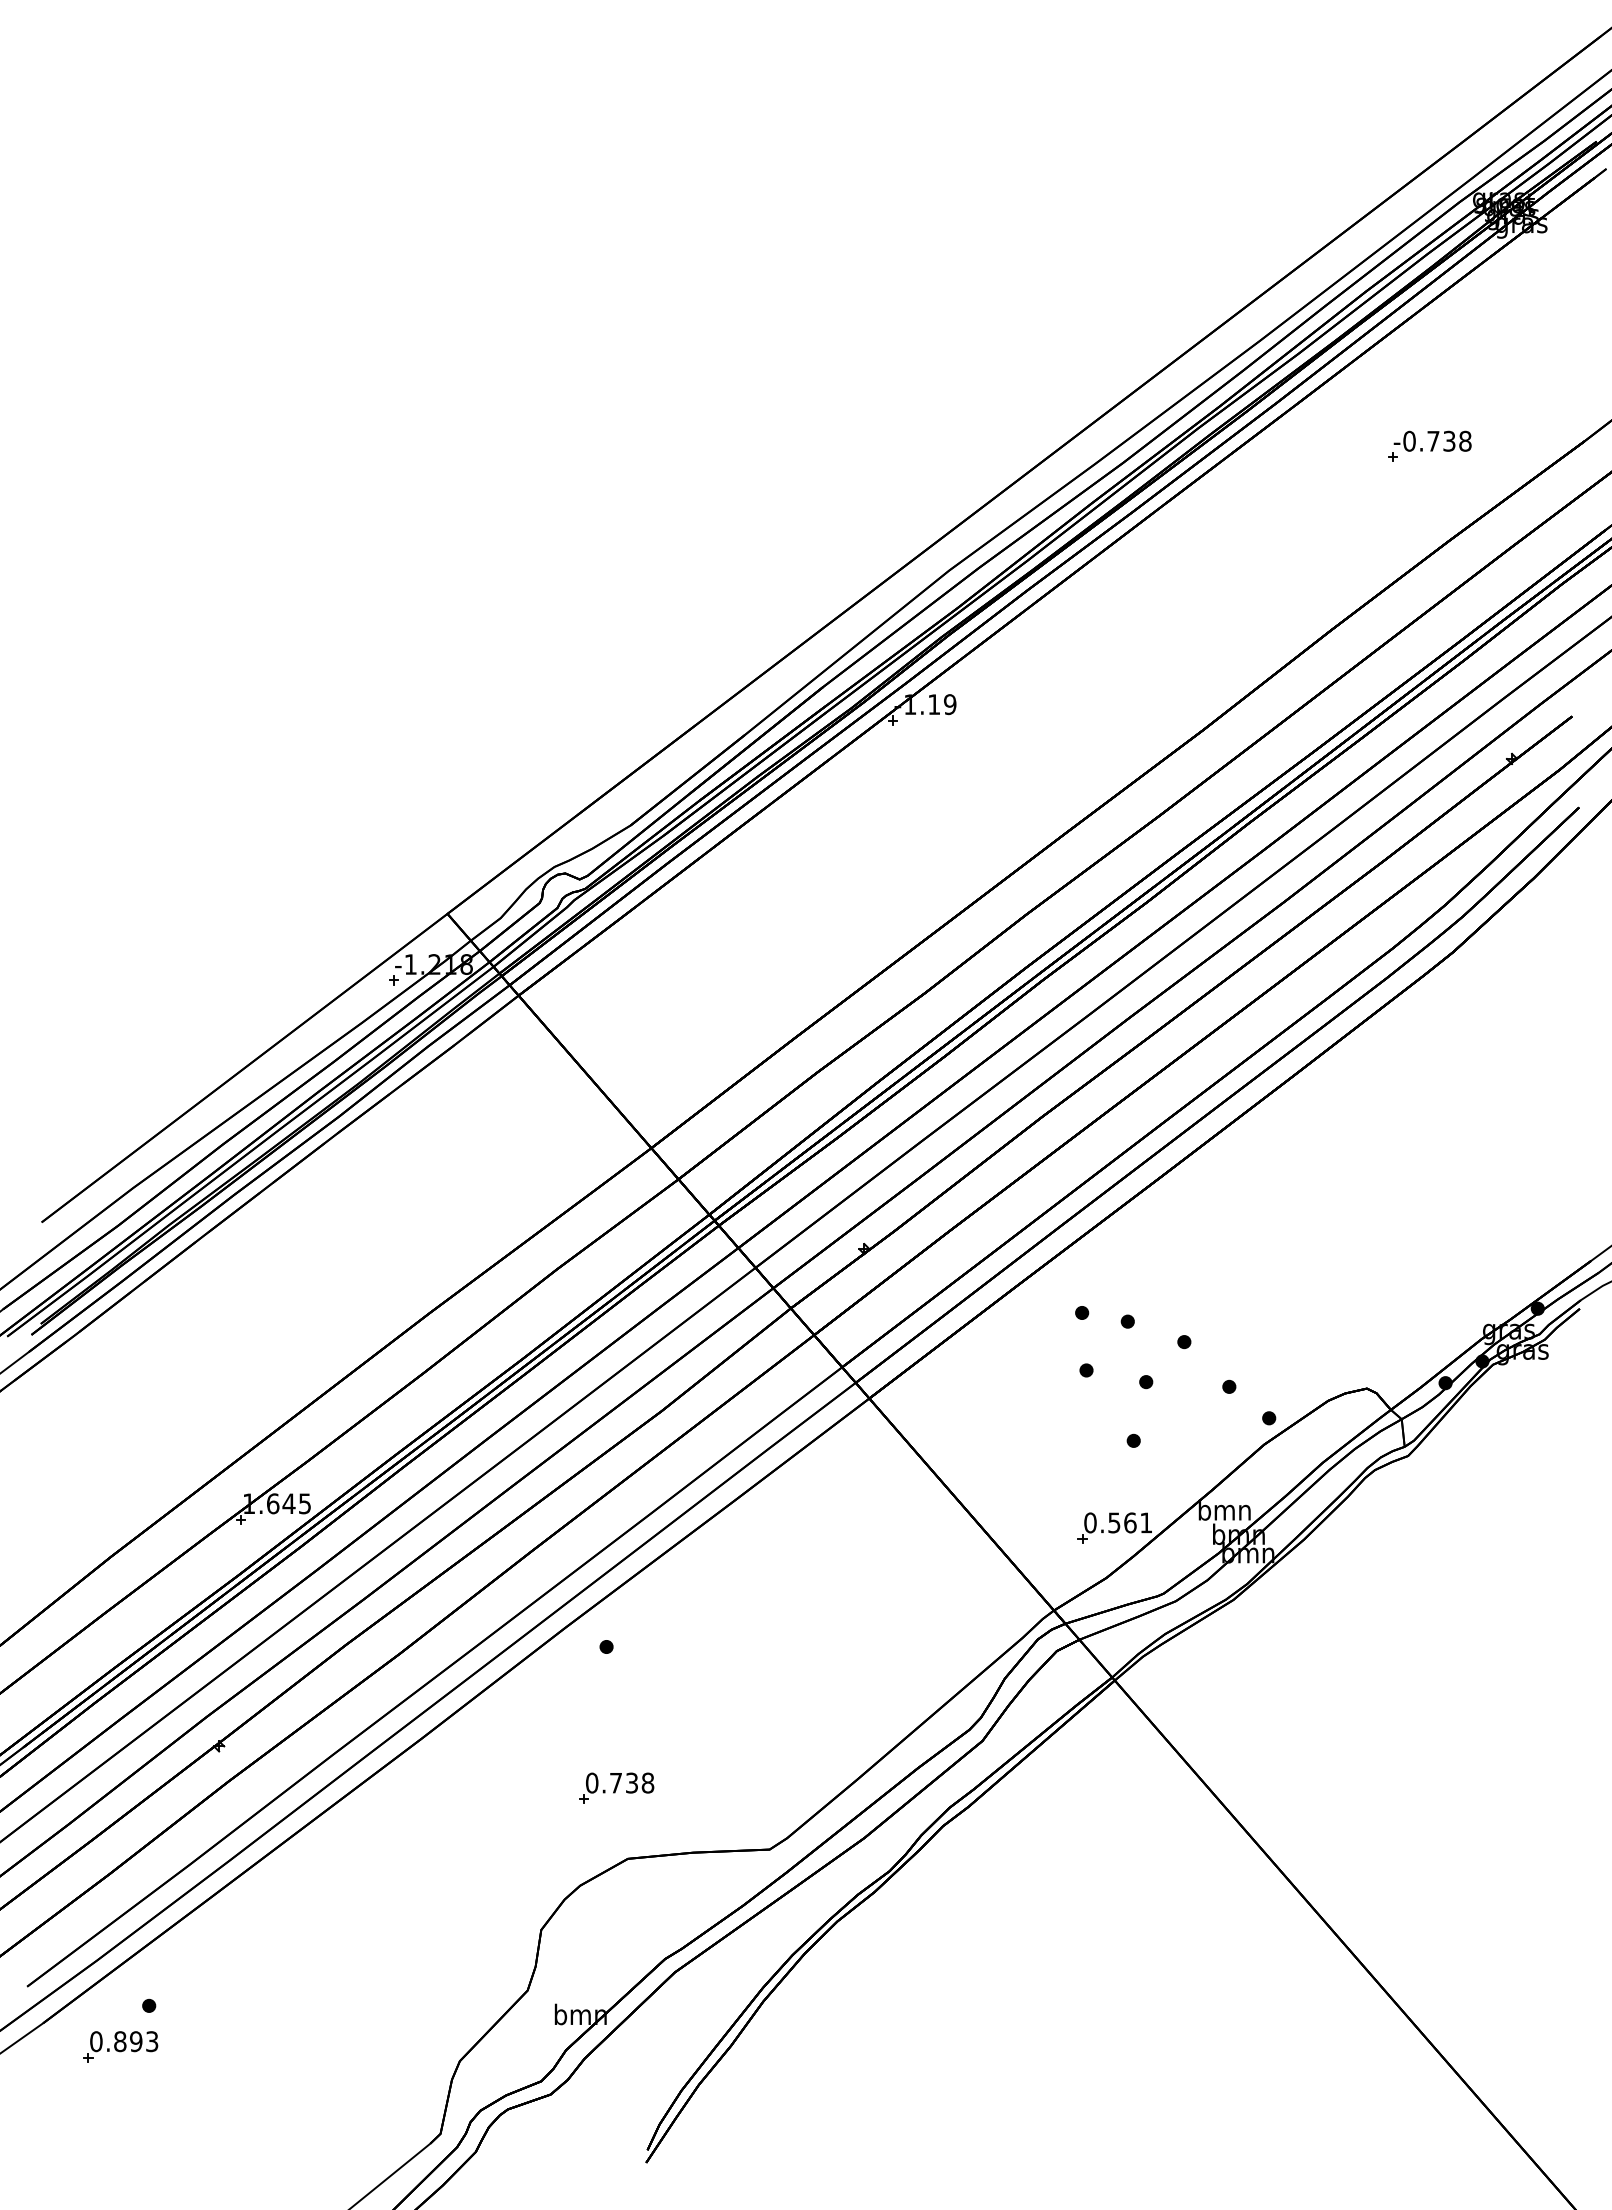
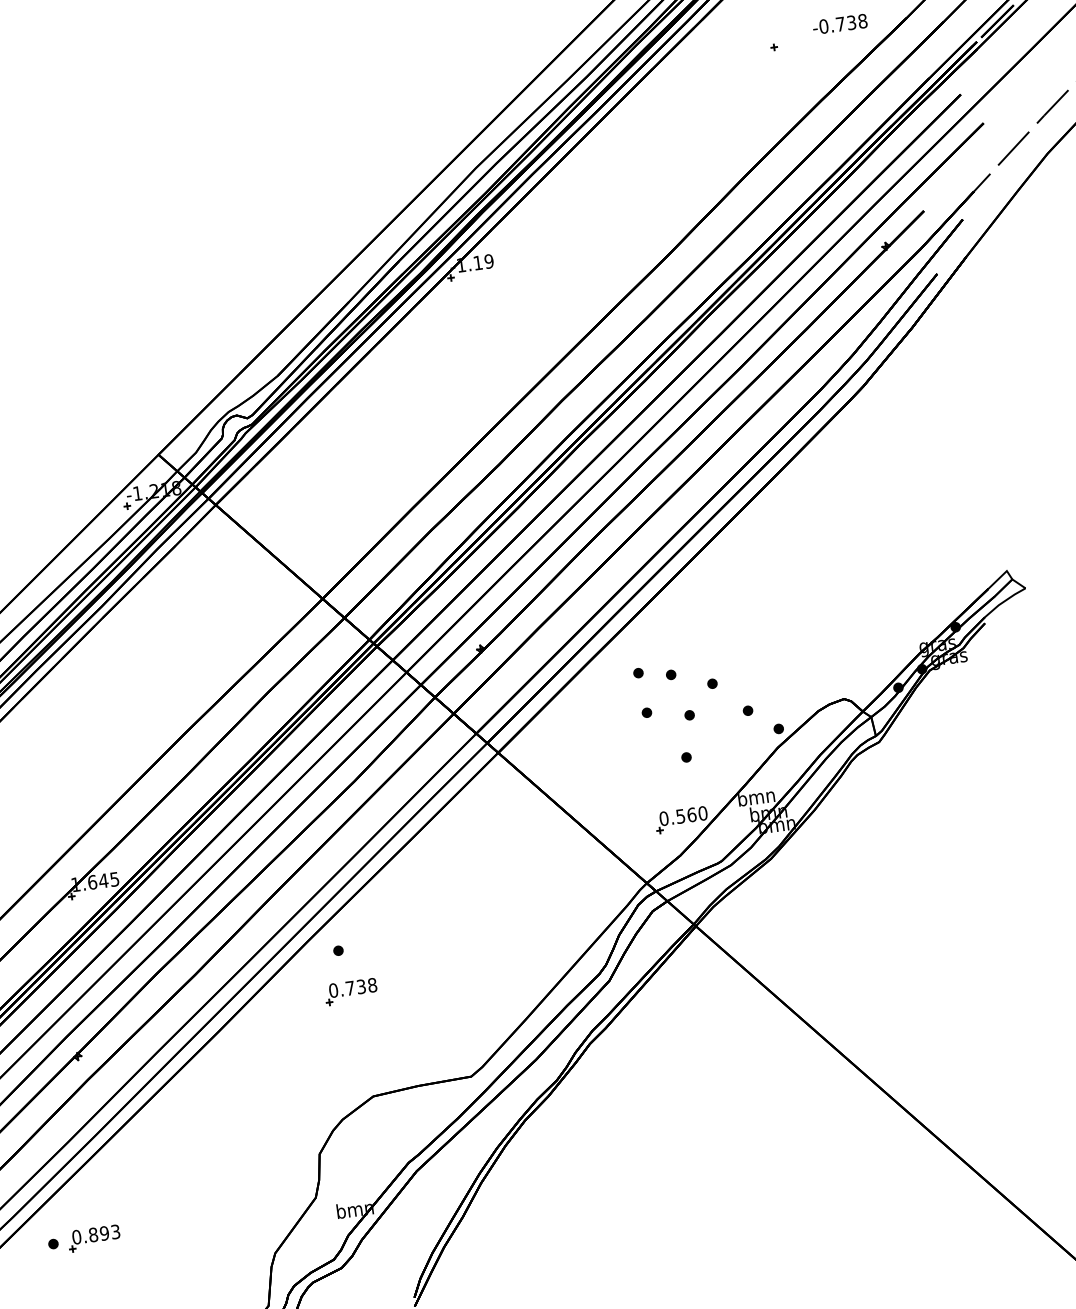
text: (1432, 440) -> (839, 23), moved
text: (1146, 1522) -> (703, 813), 0.561 -> 0.560
part: (616, 1787) -> (351, 991), moved
part: (120, 2046) -> (94, 1238), moved

